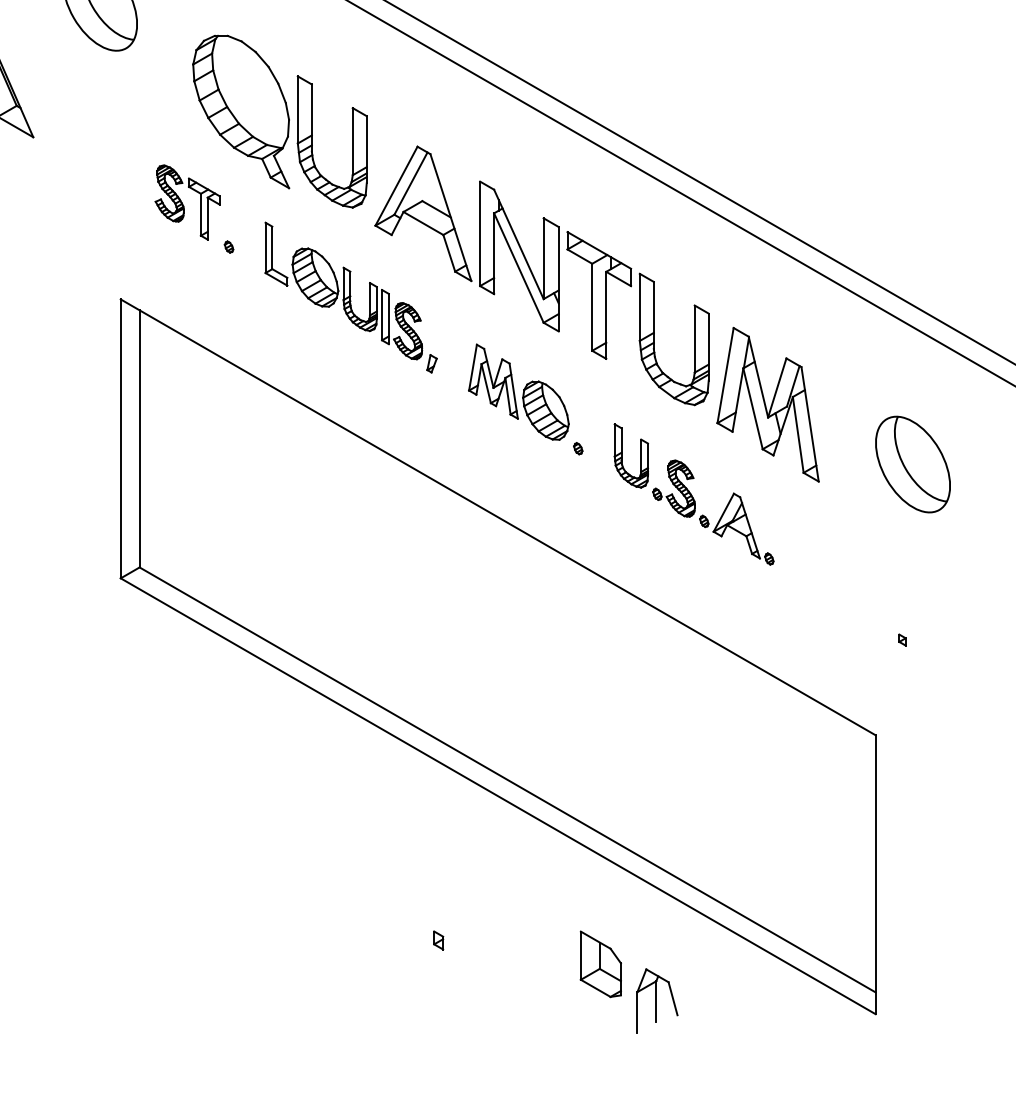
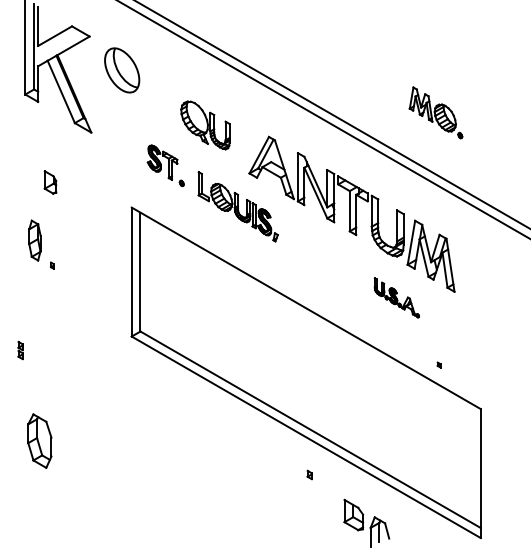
part: (280, 121) -> (205, 125), size x0.6
part: (524, 398) -> (435, 112), moved
part: (913, 463) -> (498, 283), removed
part: (693, 493) -> (396, 297), size x0.6
part: (900, 638) -> (438, 364), moved
part: (438, 939) -> (309, 474), moved

